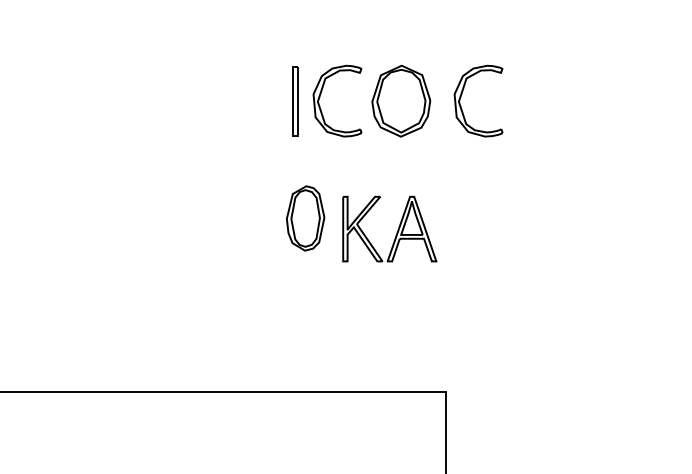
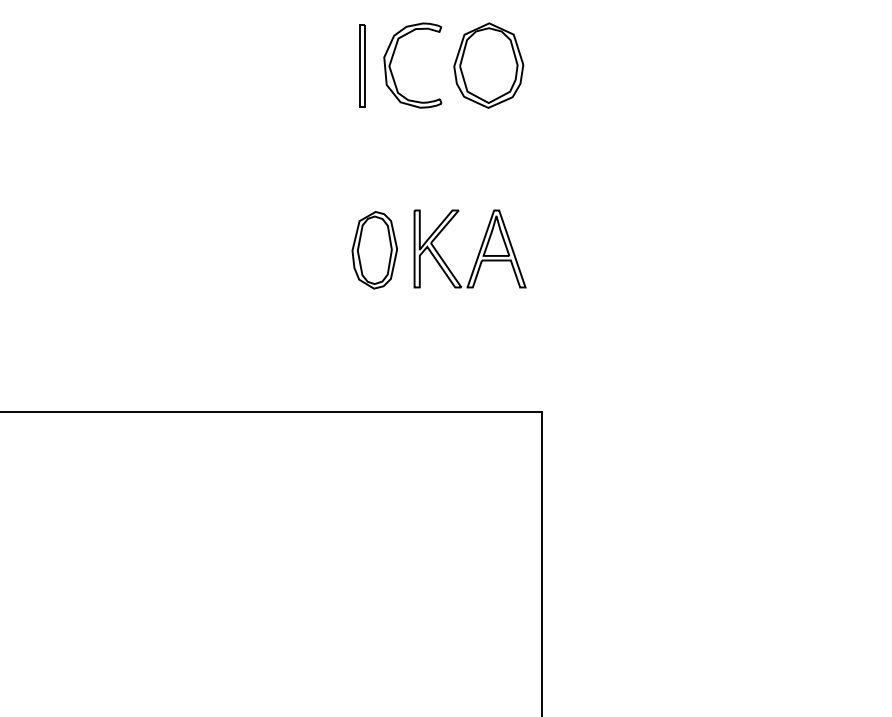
part: (462, 94) -> (561, 57), removed
part: (305, 218) -> (374, 250), moved
part: (396, 232) -> (478, 252), moved

